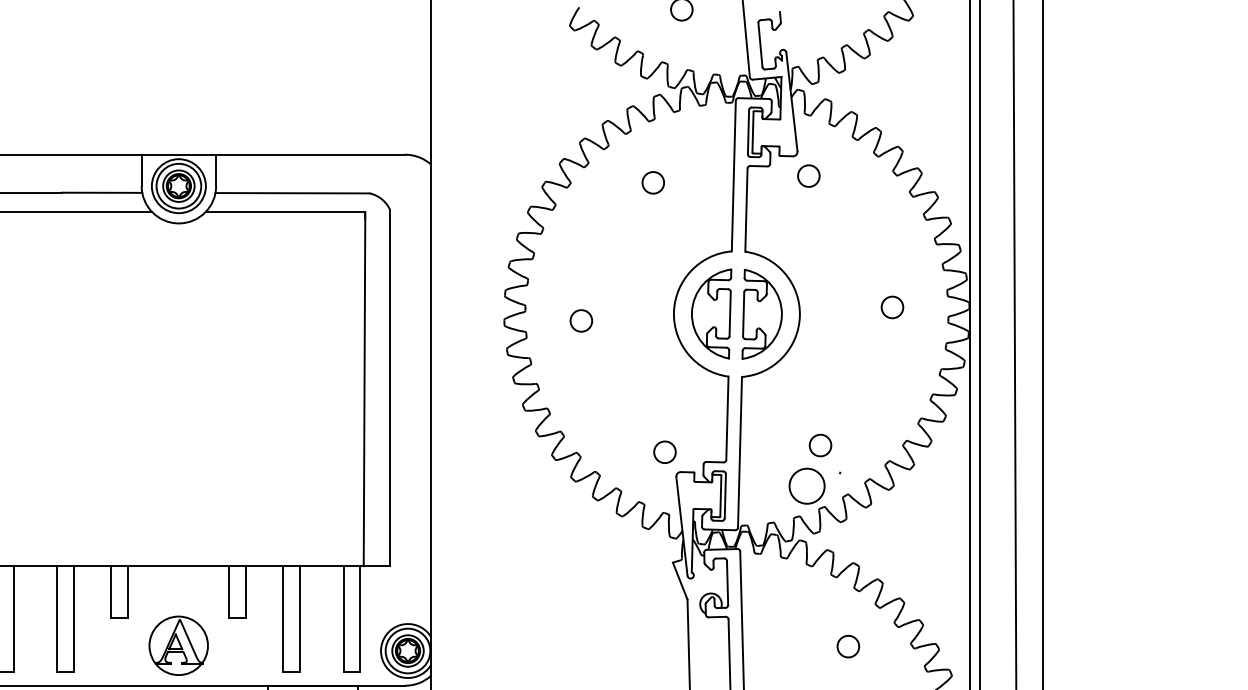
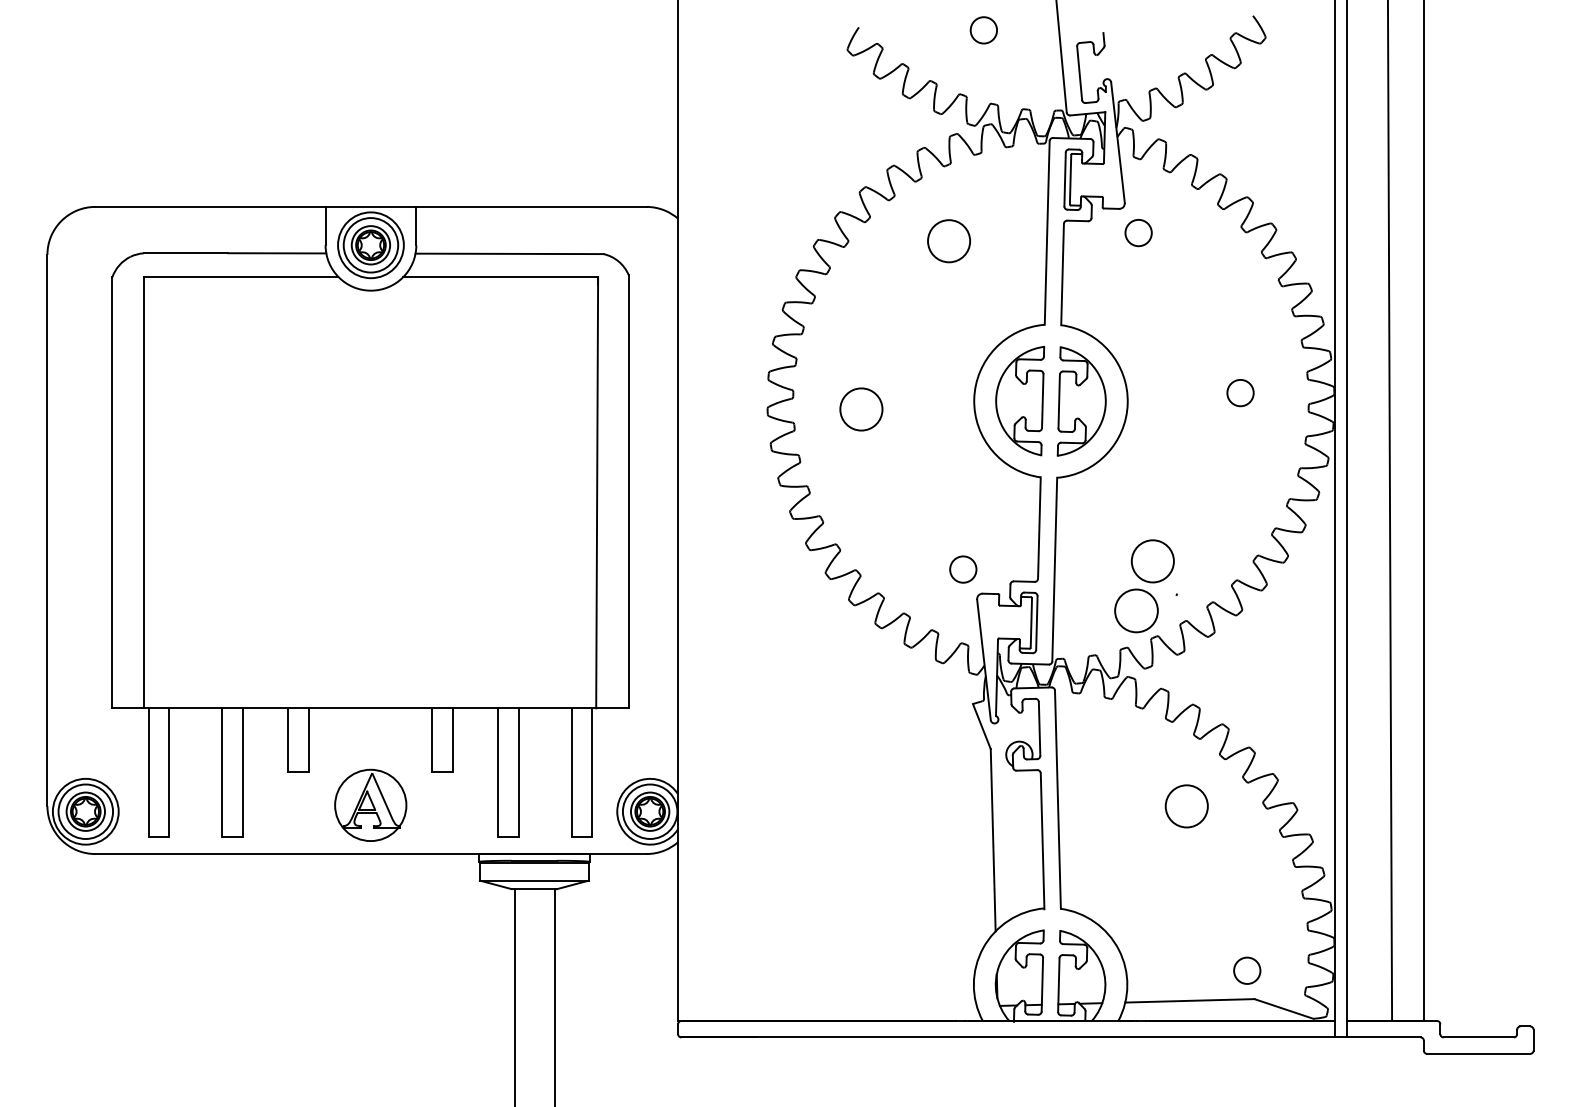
circle: (652, 183) -> (948, 241), size x1.6
circle: (581, 320) -> (861, 409), size x1.6
circle: (820, 445) -> (1152, 561), size x1.6
circle: (848, 646) -> (1186, 806), size x1.6

